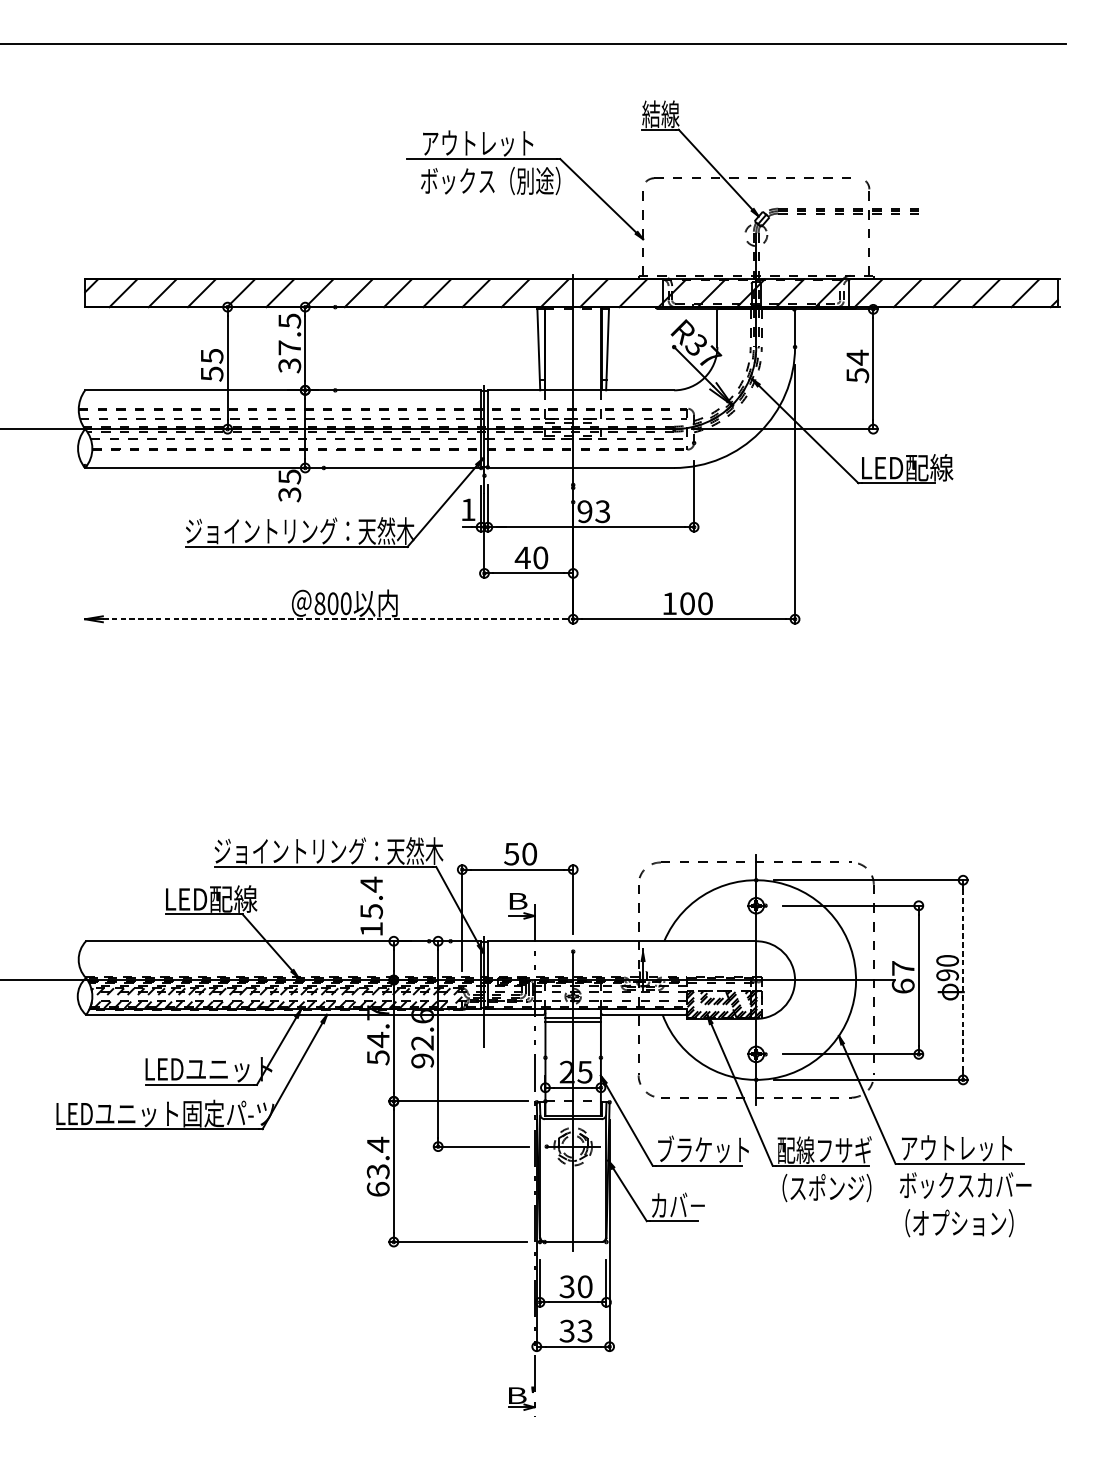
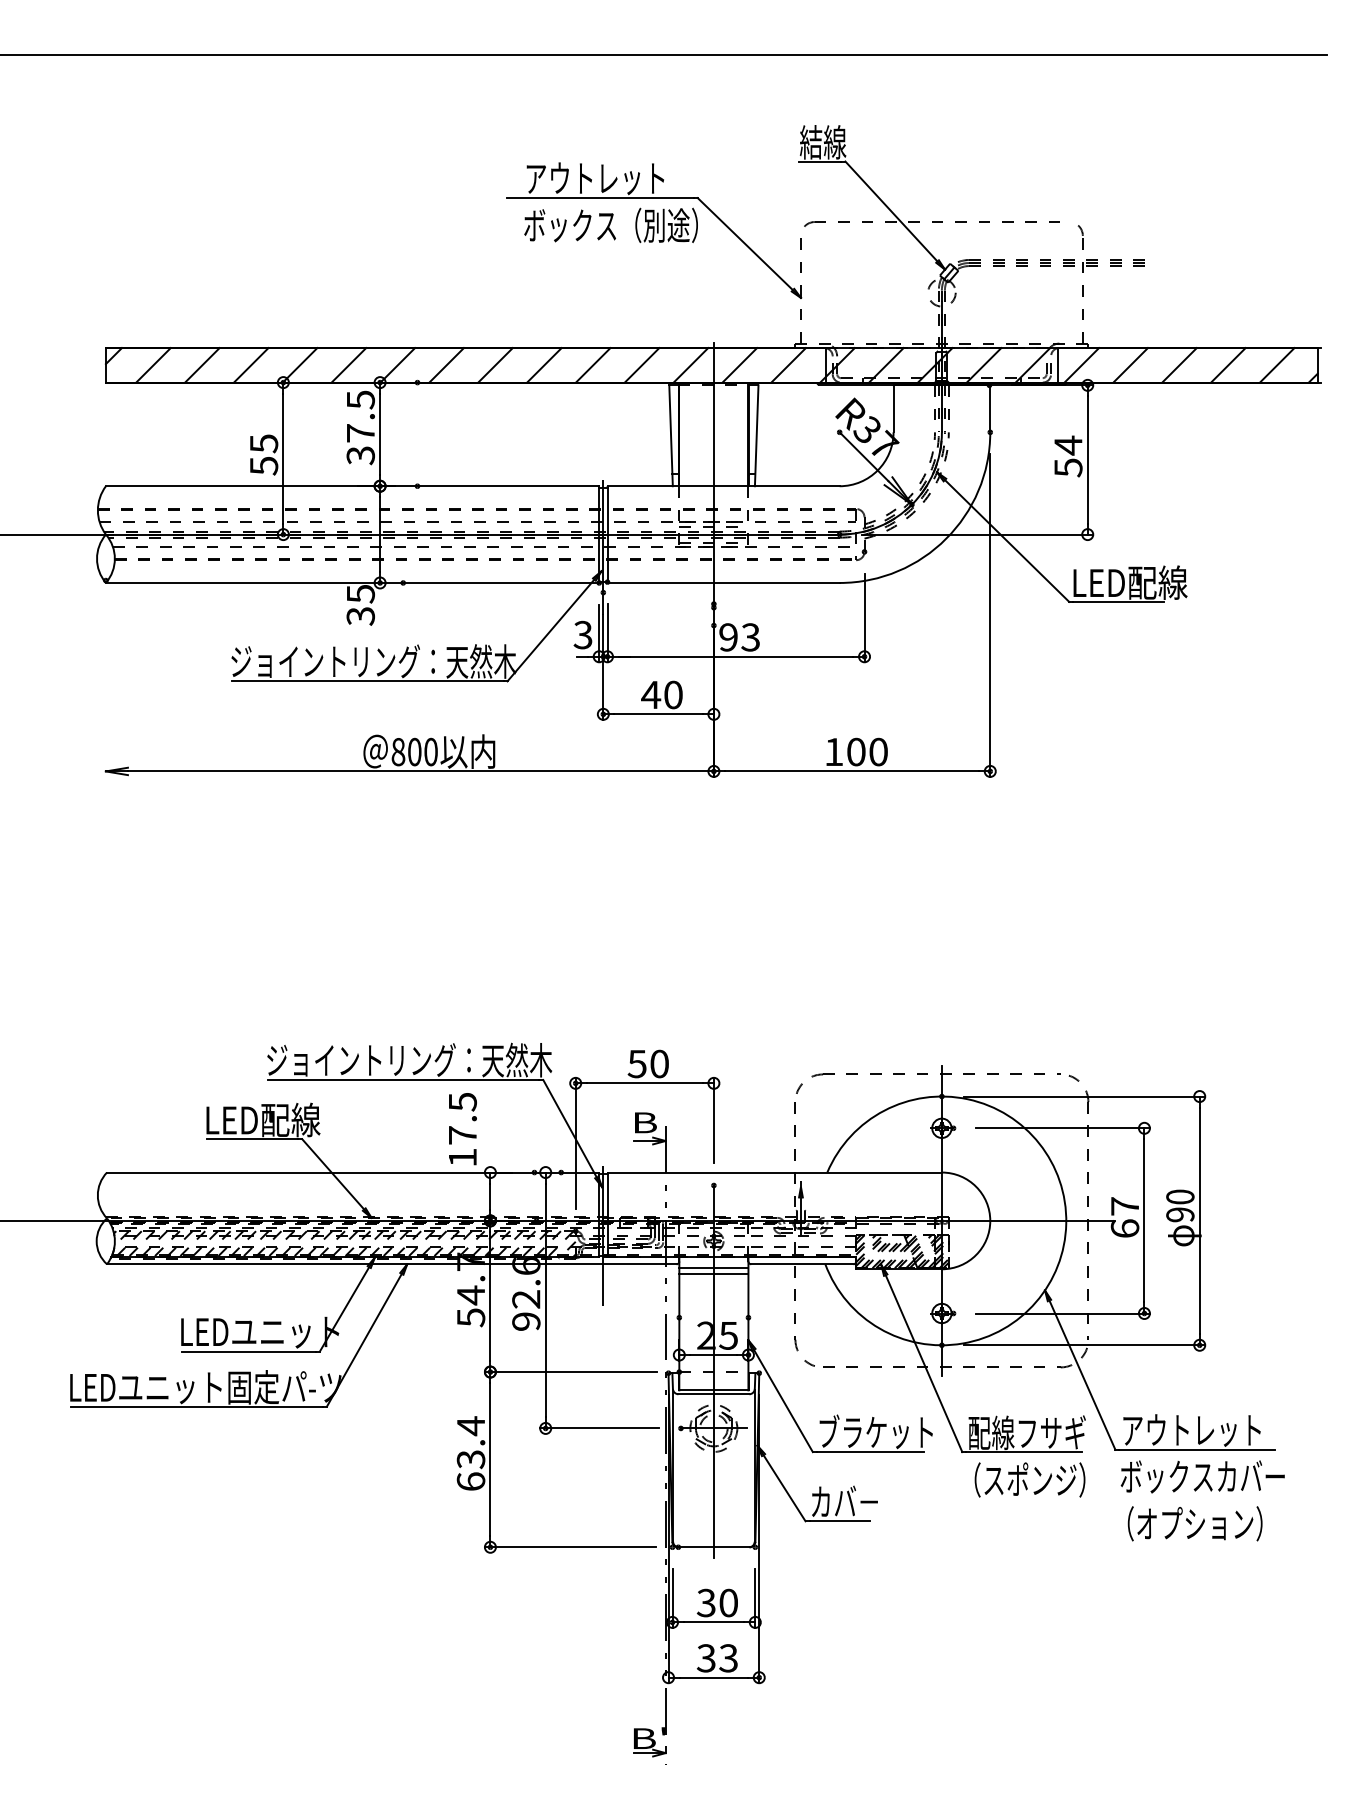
text: (467, 509) -> (582, 634), 1 -> 3
line: (337, 619) -> (420, 771), dashed -> solid
text: (371, 897) -> (462, 1118), 15.4 -> 17.5
line: (962, 980) -> (1199, 1221), dashed -> solid

